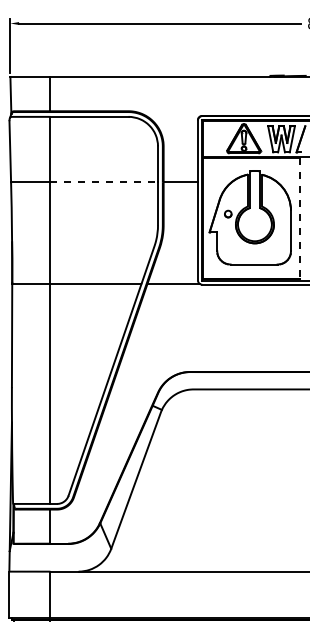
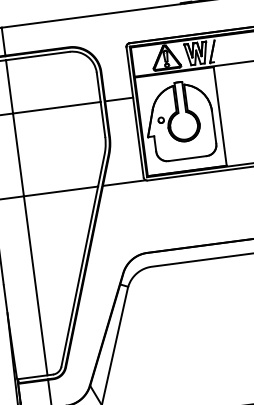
line: (104, 182) -> (57, 107), dashed -> solid
line: (300, 218) -> (220, 116), dashed -> solid

